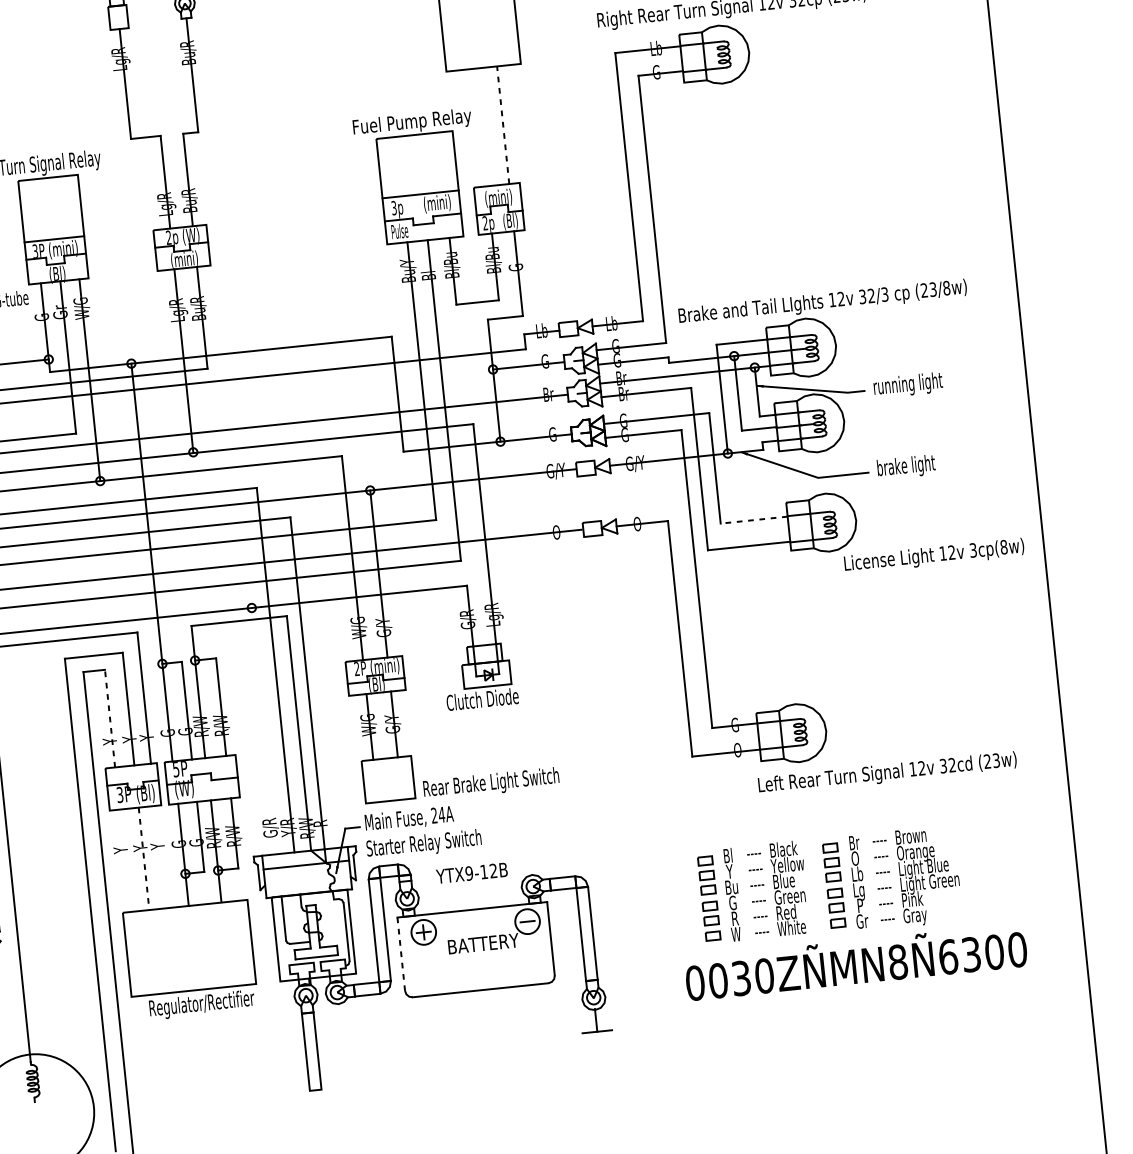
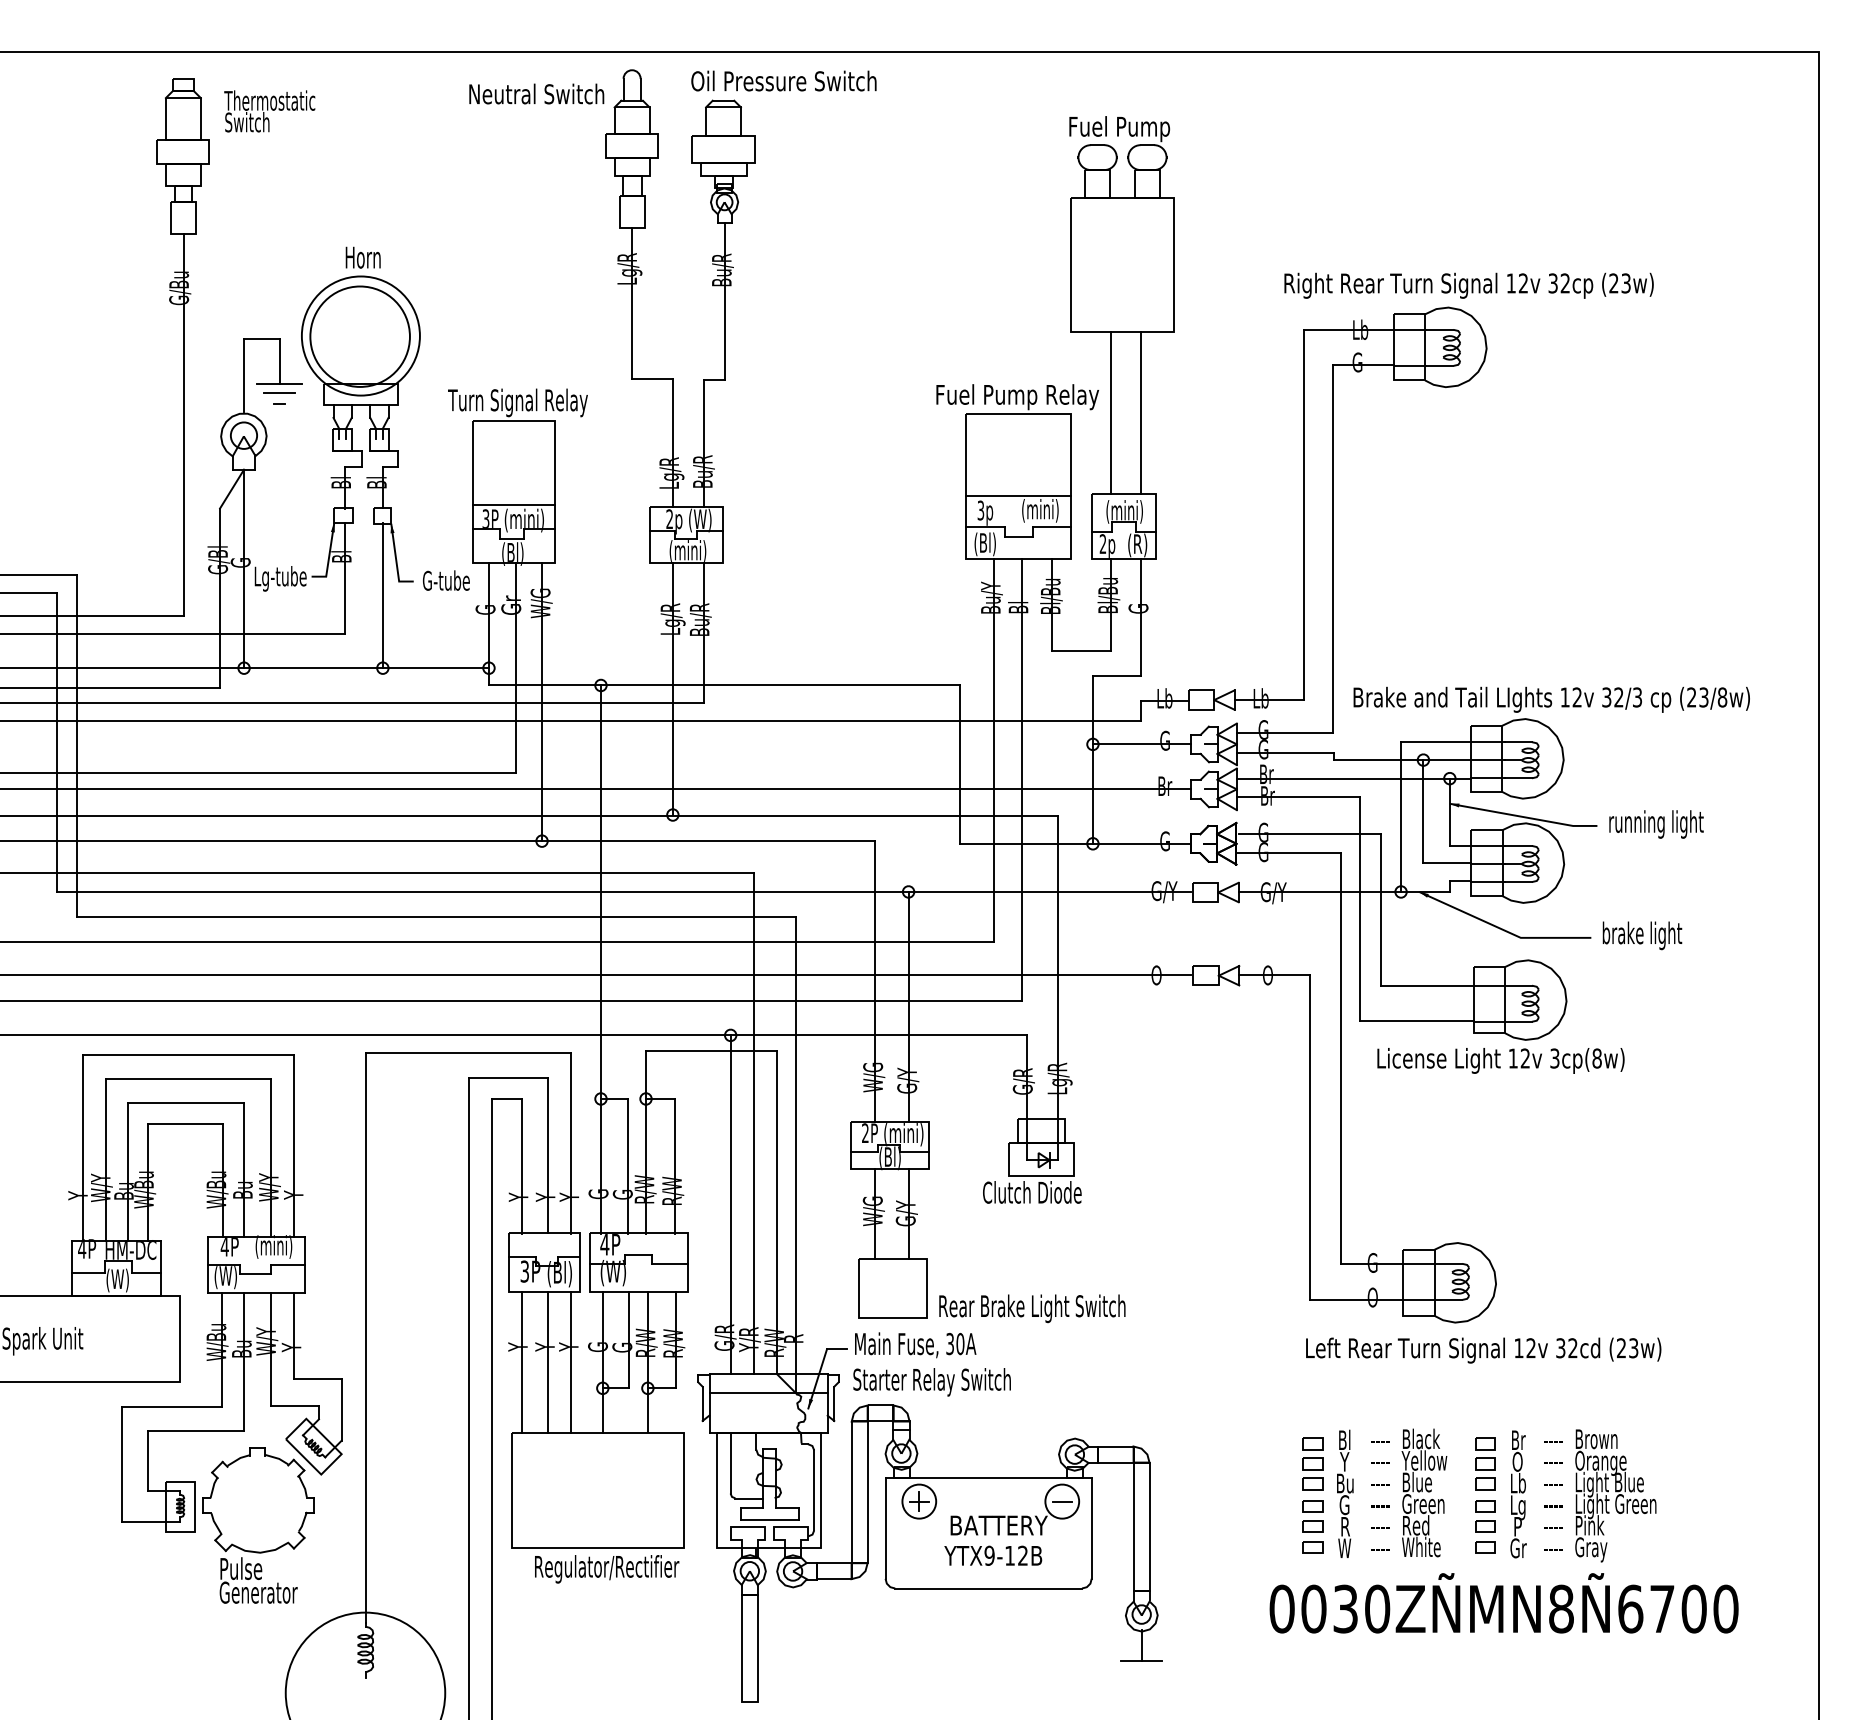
line: (503, 124) -> (1141, 412), dashed -> solid
line: (480, 127) -> (1110, 412), added
text: (510, 221) -> (1137, 545), (Bl) -> (R)
text: (400, 232) -> (985, 544), Pulse -> (Bl)
line: (754, 520) -> (1427, 986), dashed -> solid
text: (933, 555) -> (1500, 1060), moved
line: (109, 718) -> (521, 1165), dashed -> solid
line: (264, 730) -> (730, 1204), added
text: (175, 769) -> (604, 1244), 5P -> 4P
text: (887, 773) -> (1483, 1350), moved
text: (438, 815) -> (955, 1344), 24A -> 30A
line: (160, 856) -> (571, 1361), added
line: (144, 859) -> (548, 1362), dashed -> solid
line: (124, 860) -> (521, 1361), added
text: (472, 873) -> (993, 1555), moved
line: (401, 954) -> (885, 1528), dashed -> solid
text: (971, 954) -> (1662, 1608), 0030ZÑMN8Ñ6300 -> 0030ZÑMN8Ñ6700

